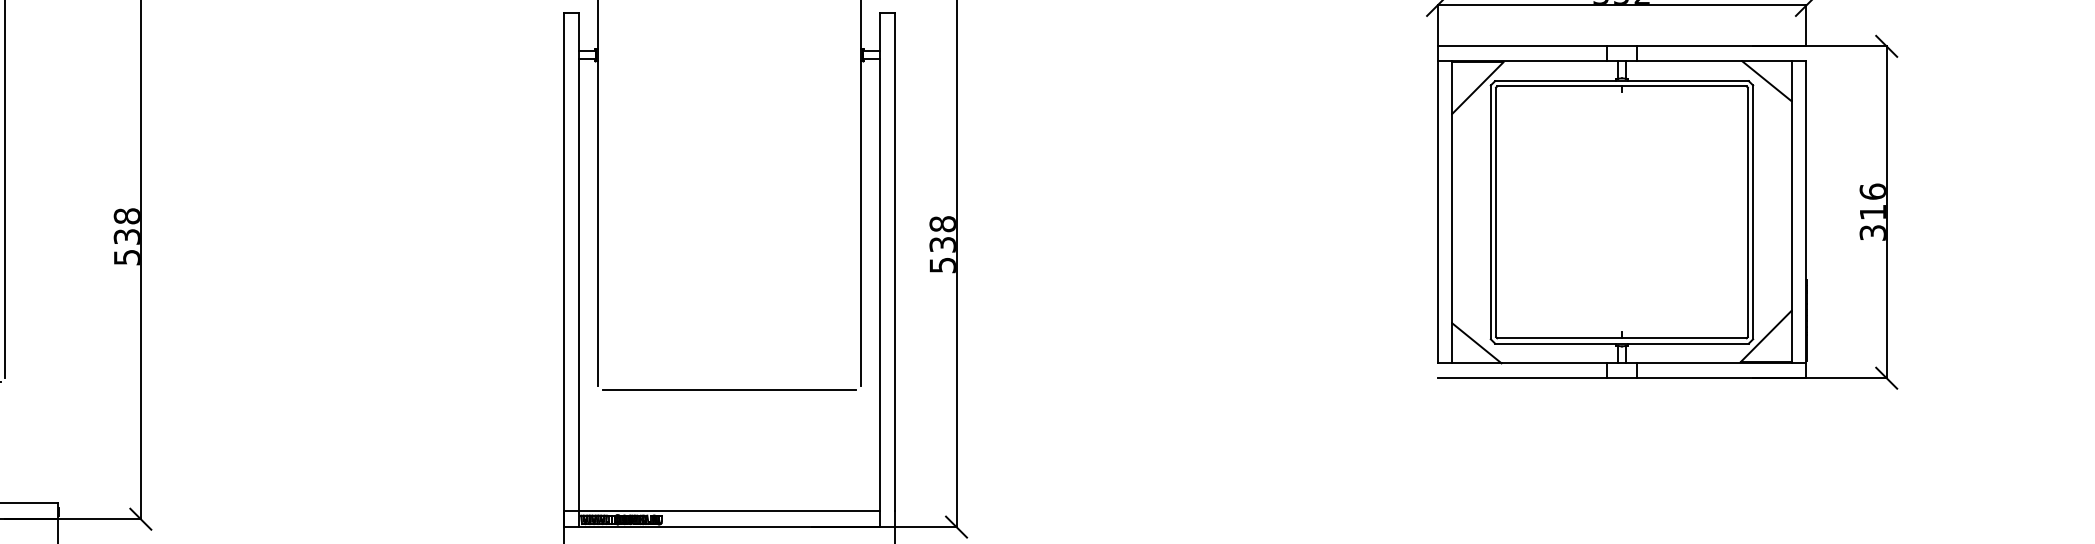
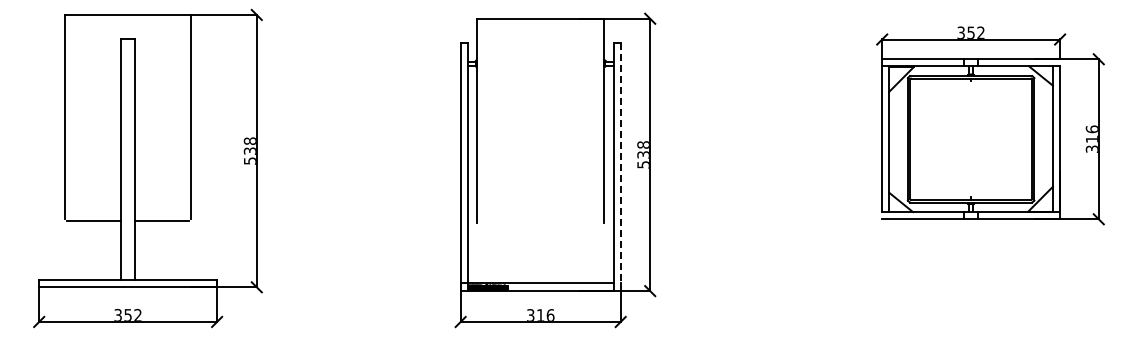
line: (894, 262) -> (620, 163), solid -> dashed
line: (729, 389) -> (540, 224), removed

